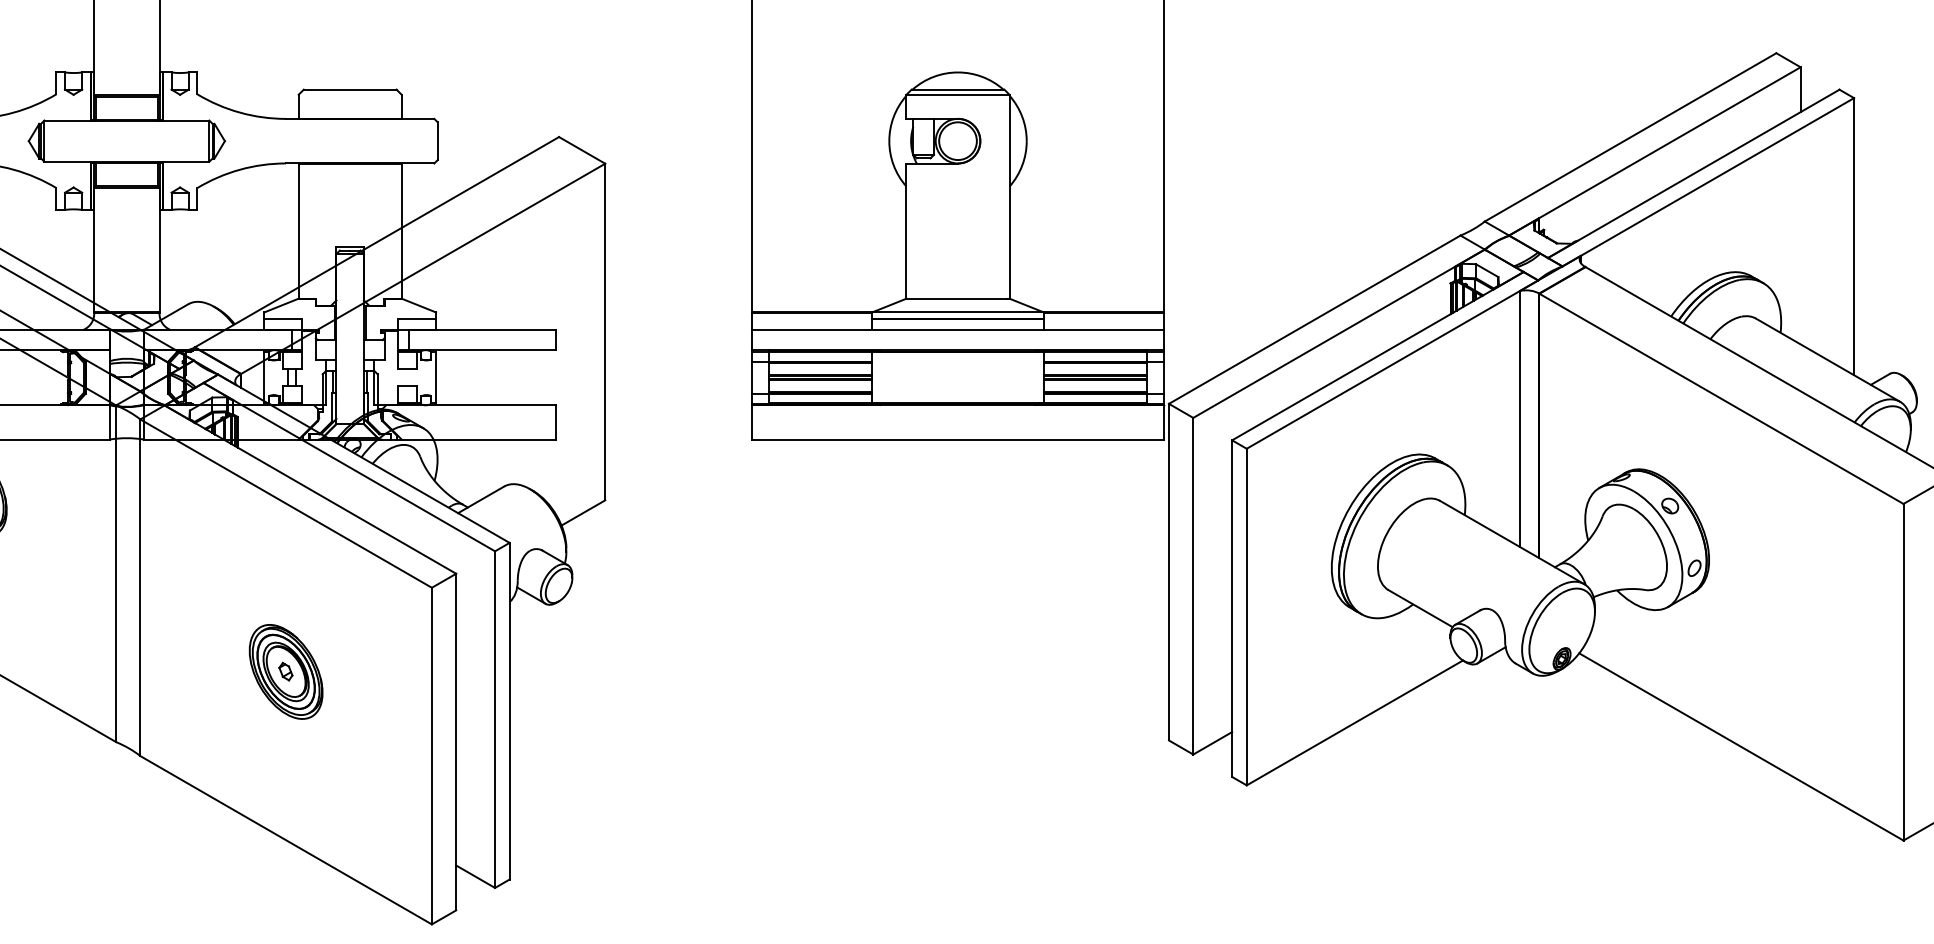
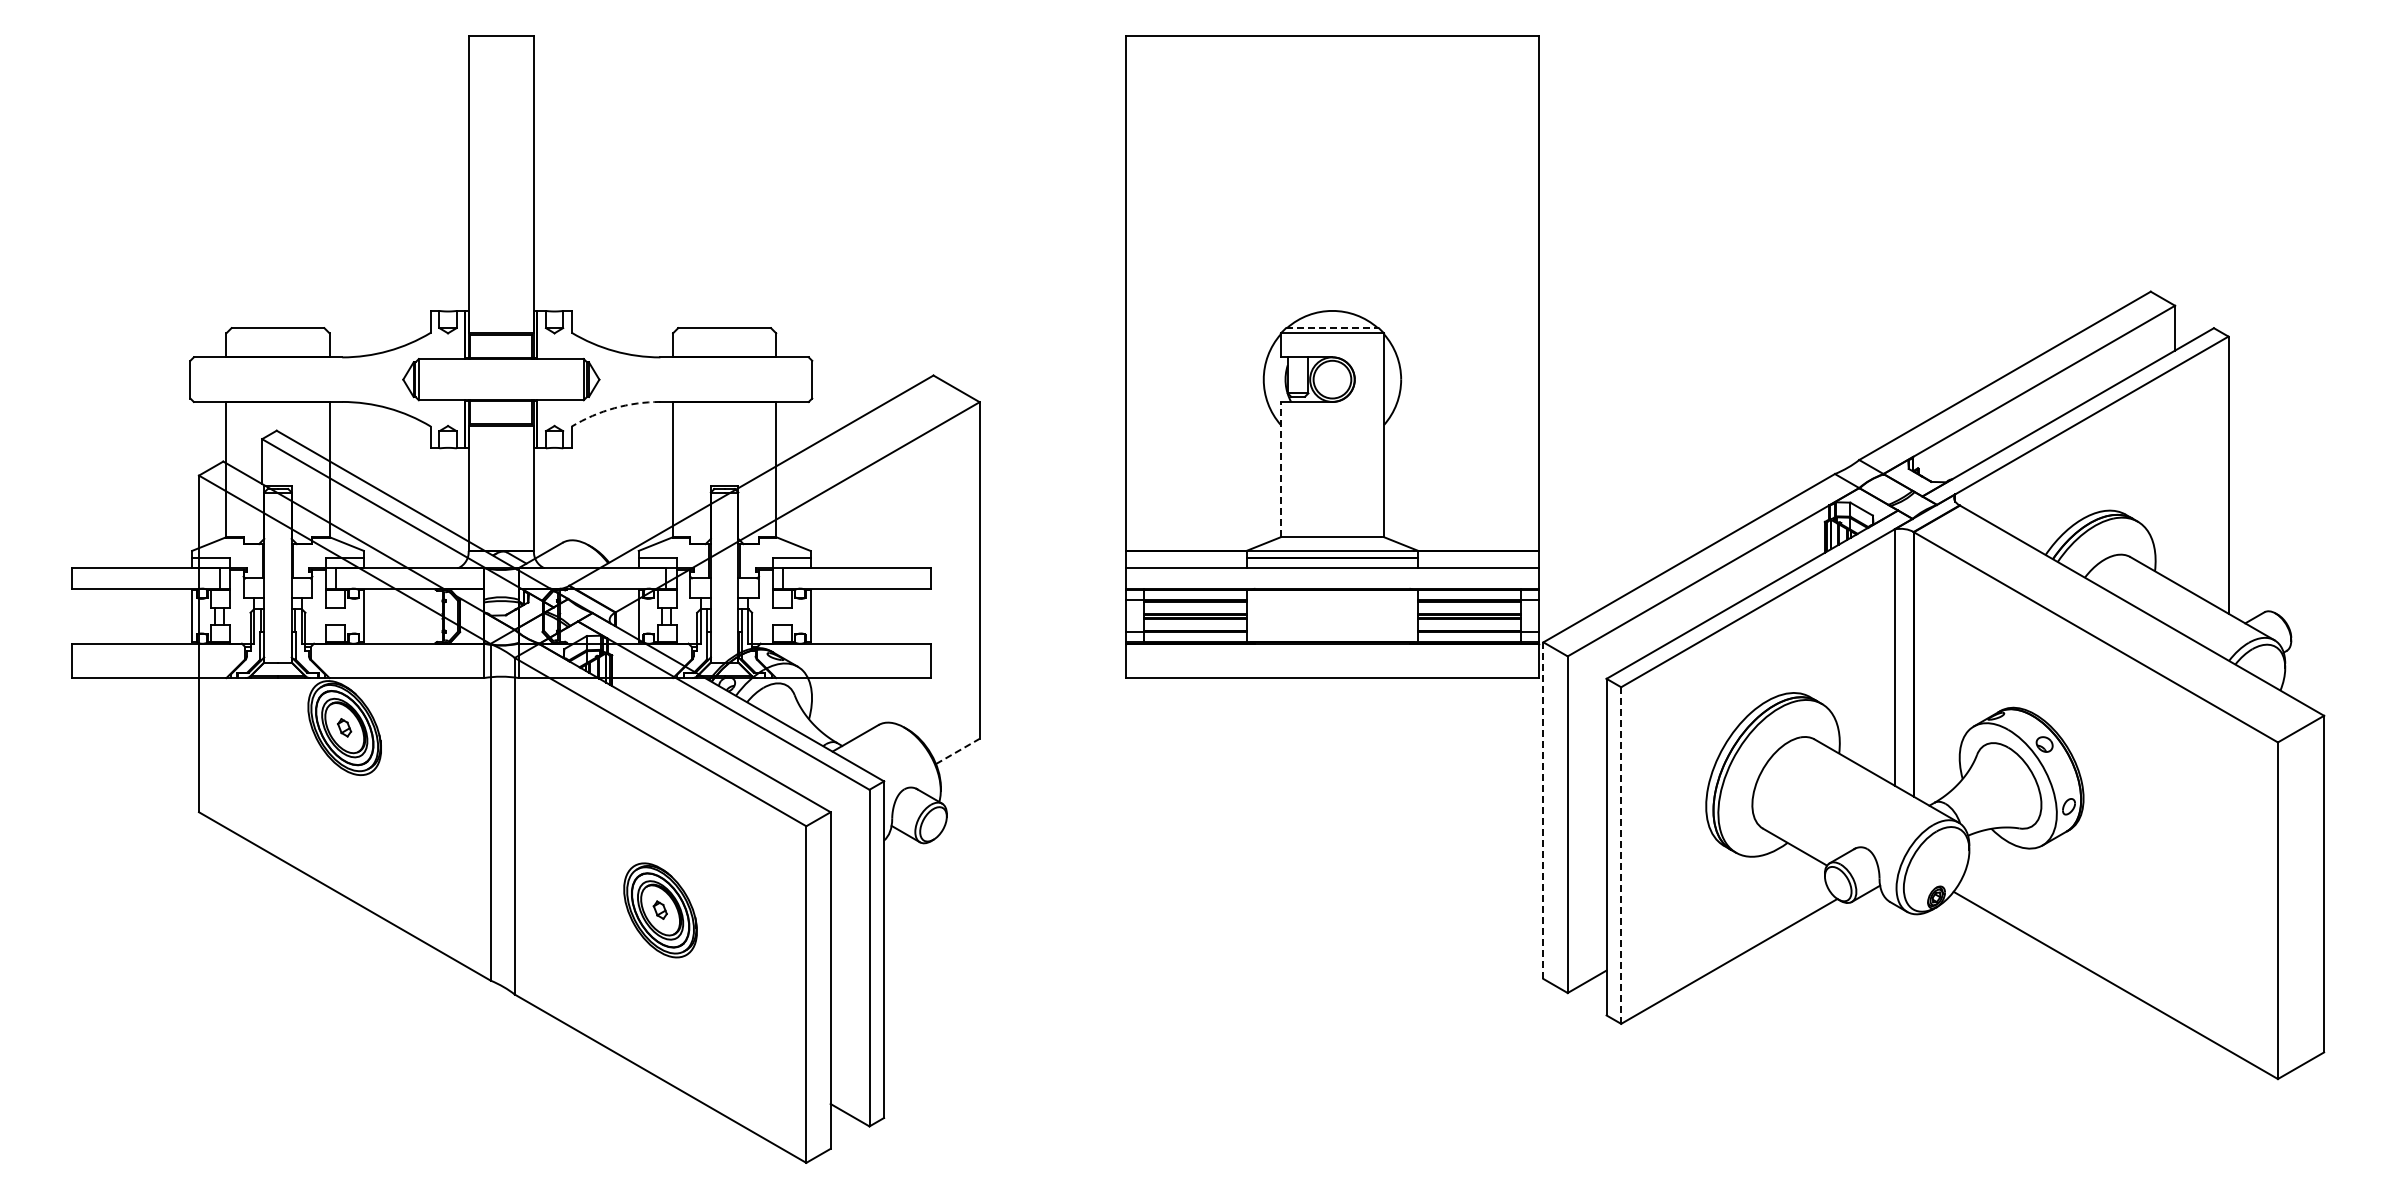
line: (958, 90) -> (1332, 328), solid -> dashed
arc: (240, 170) -> (614, 408), solid -> dashed
line: (906, 231) -> (1280, 469), solid -> dashed
line: (584, 513) -> (958, 751), solid -> dashed
line: (1169, 573) -> (1543, 811), solid -> dashed
line: (1247, 618) -> (1621, 856), solid -> dashed

